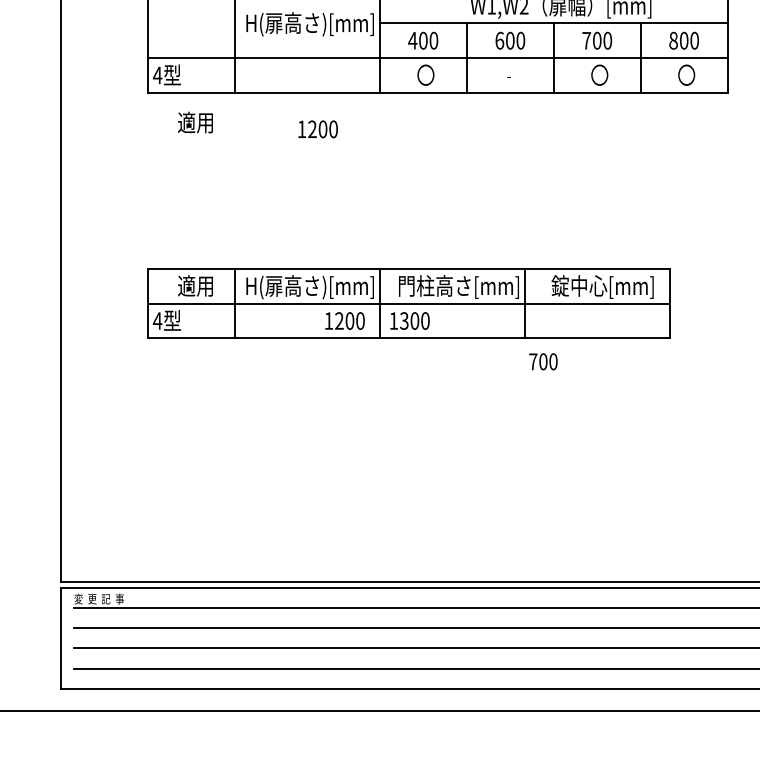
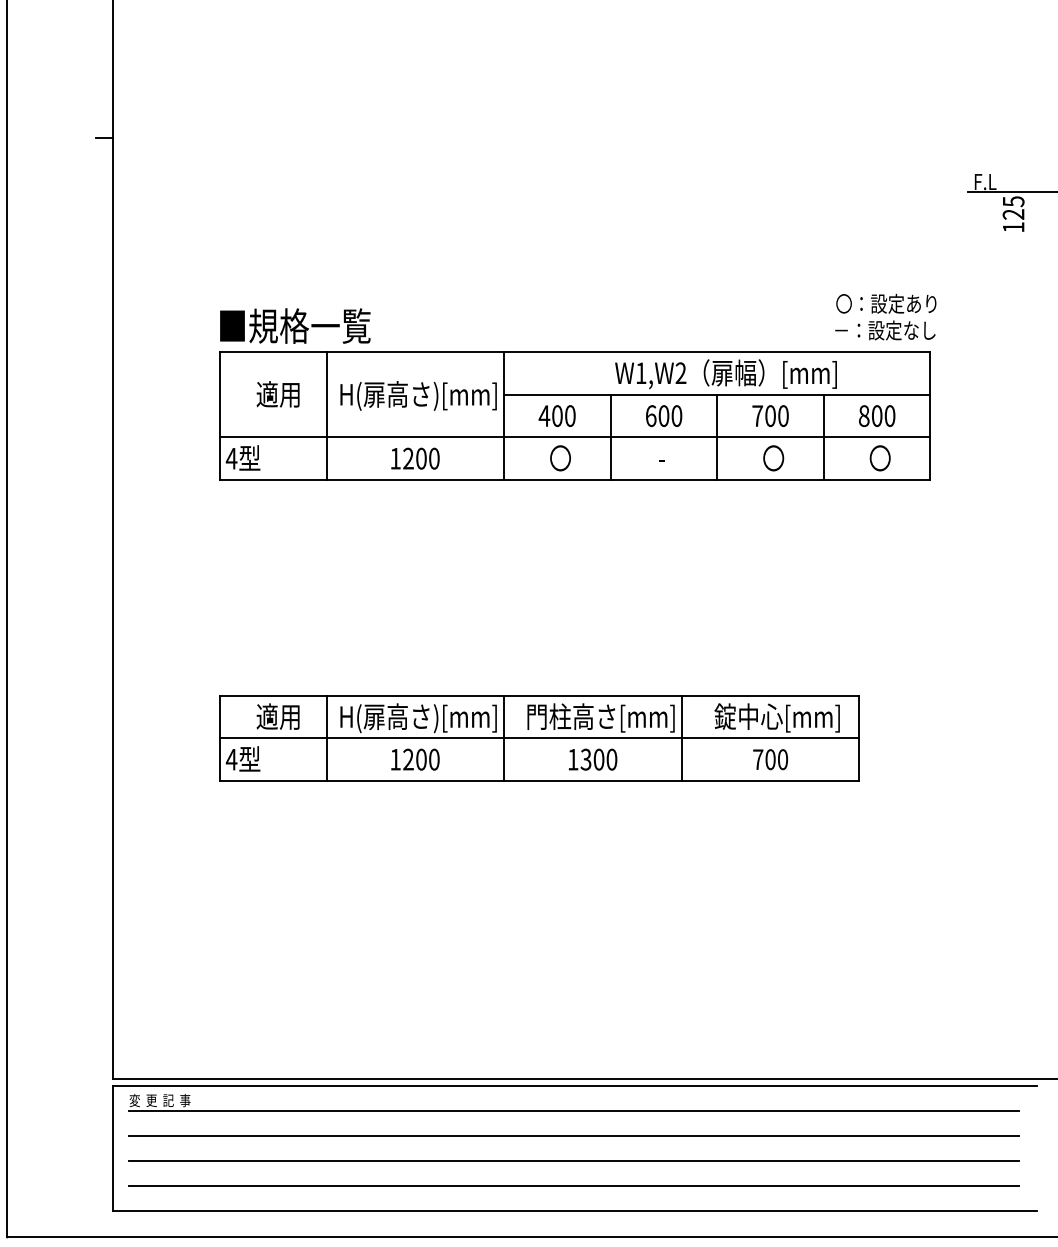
text: (195, 122) -> (277, 394), moved
text: (318, 129) -> (415, 458), moved
text: (345, 320) -> (415, 759), moved
text: (410, 320) -> (593, 759), moved
text: (543, 361) -> (770, 759), moved

